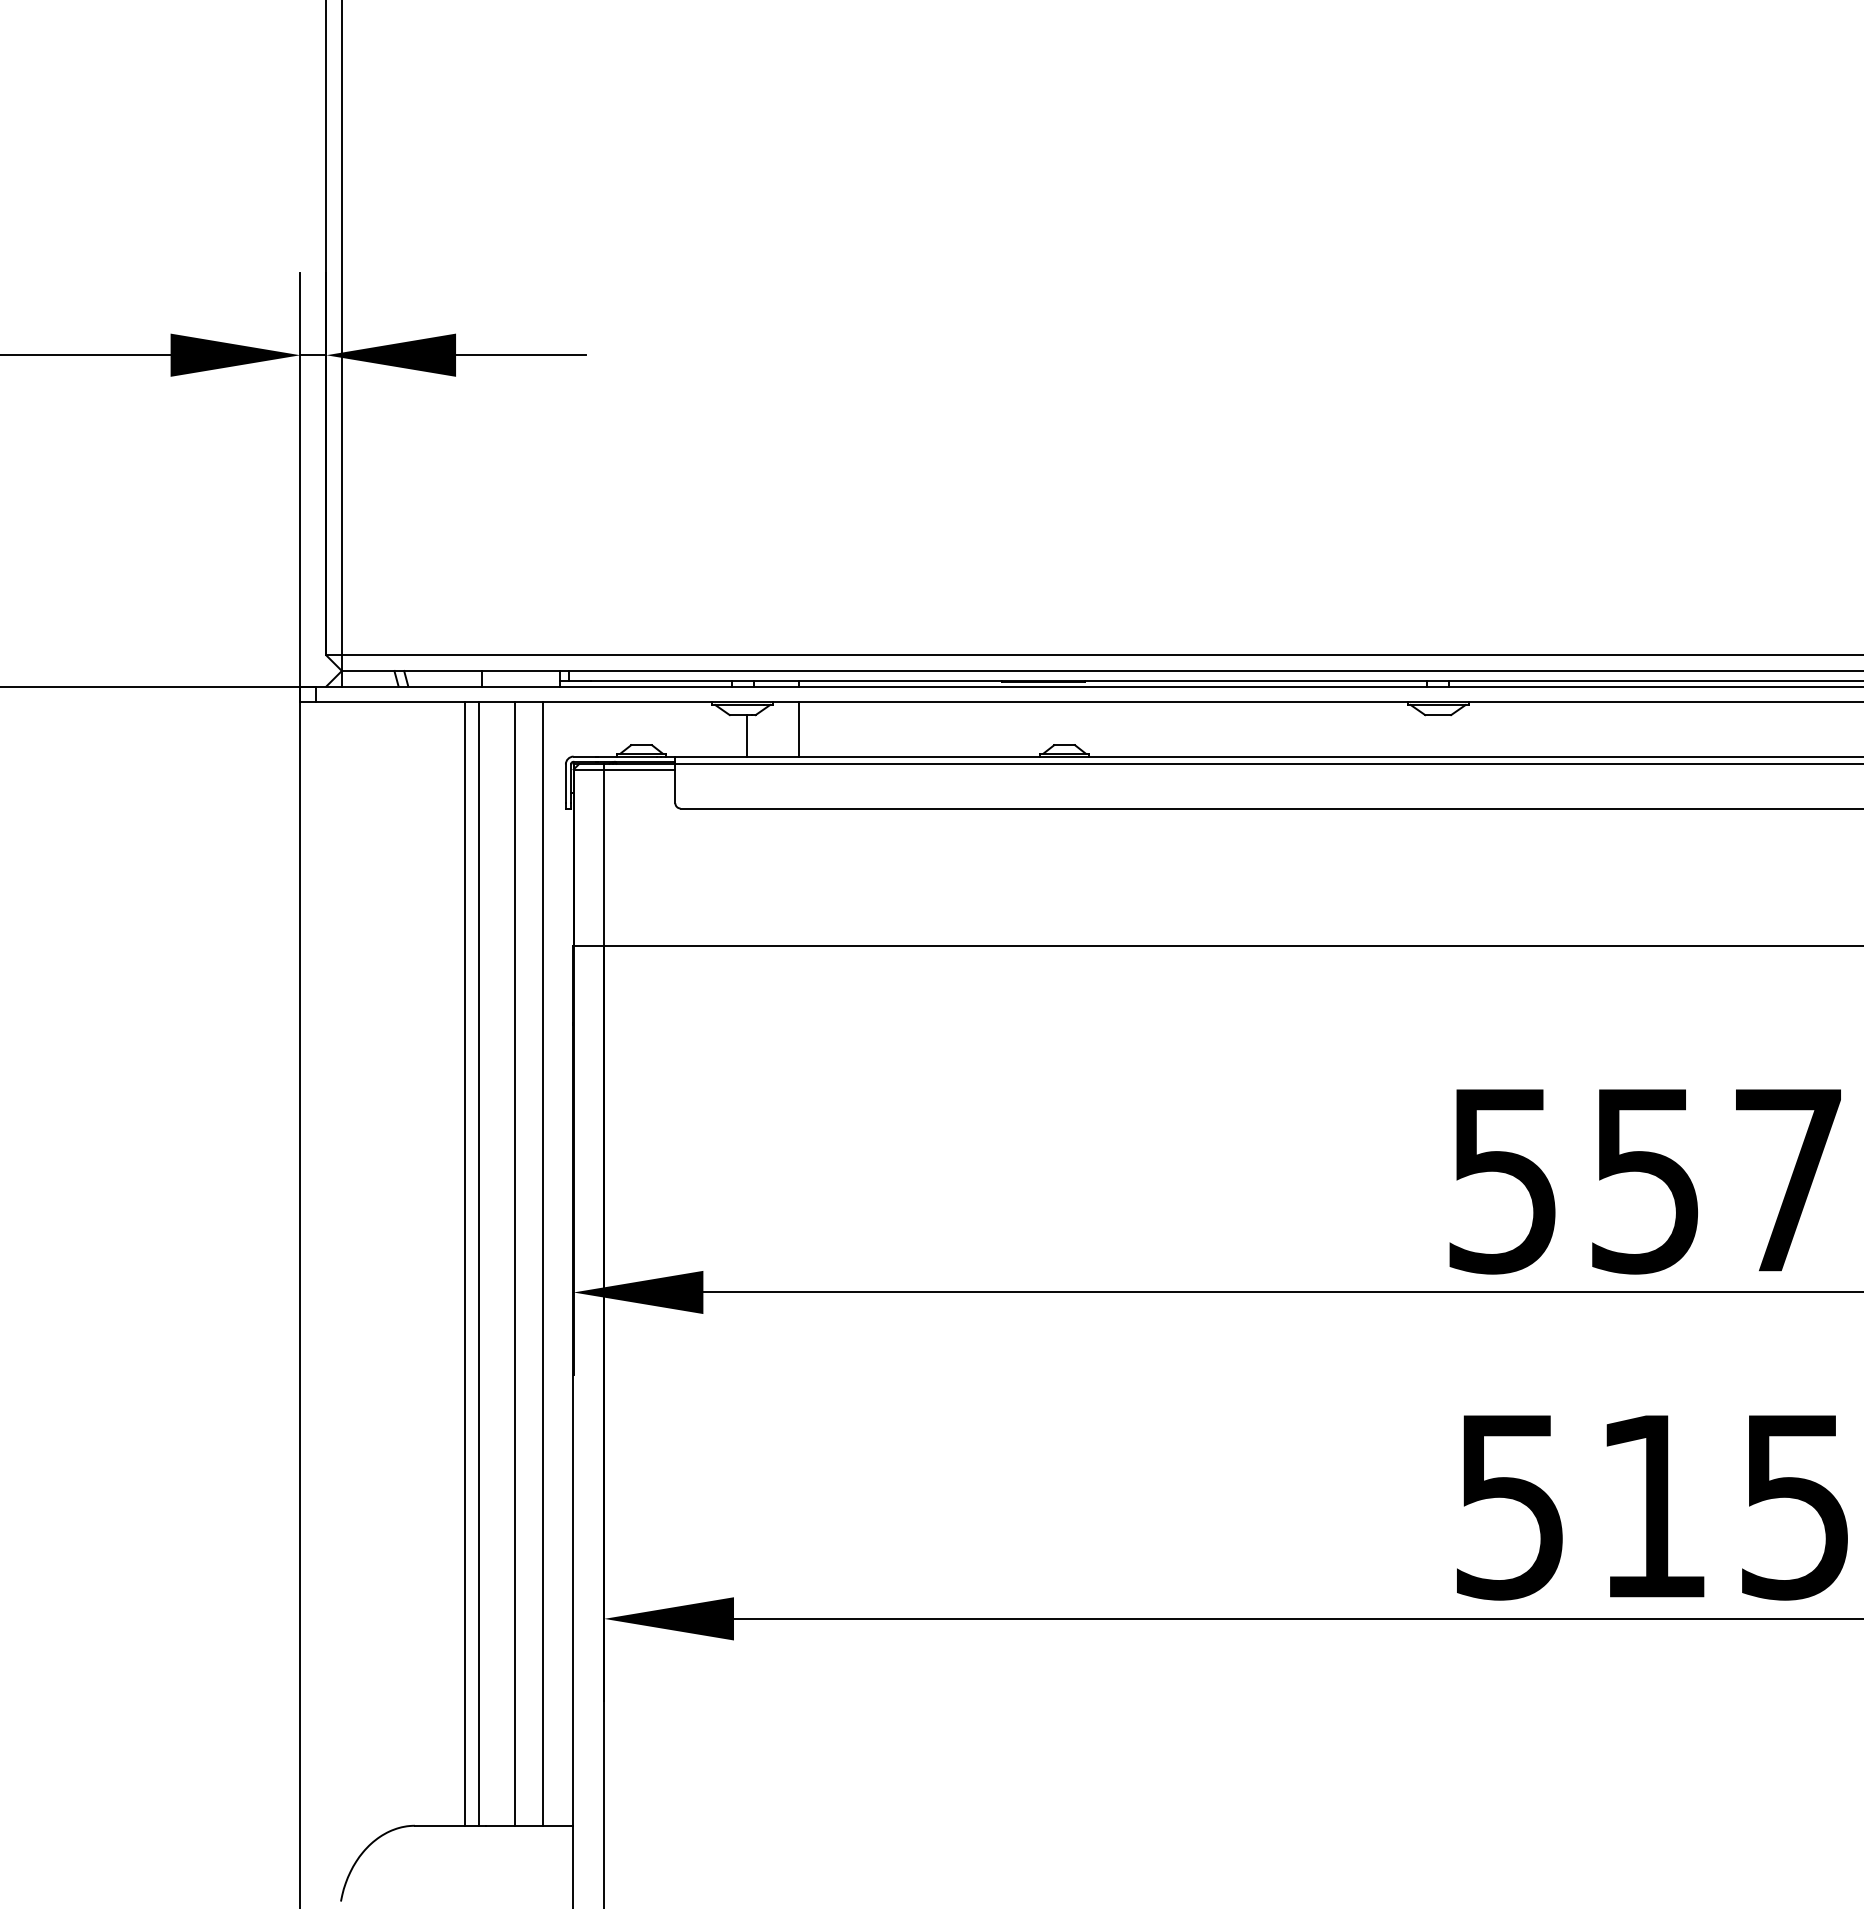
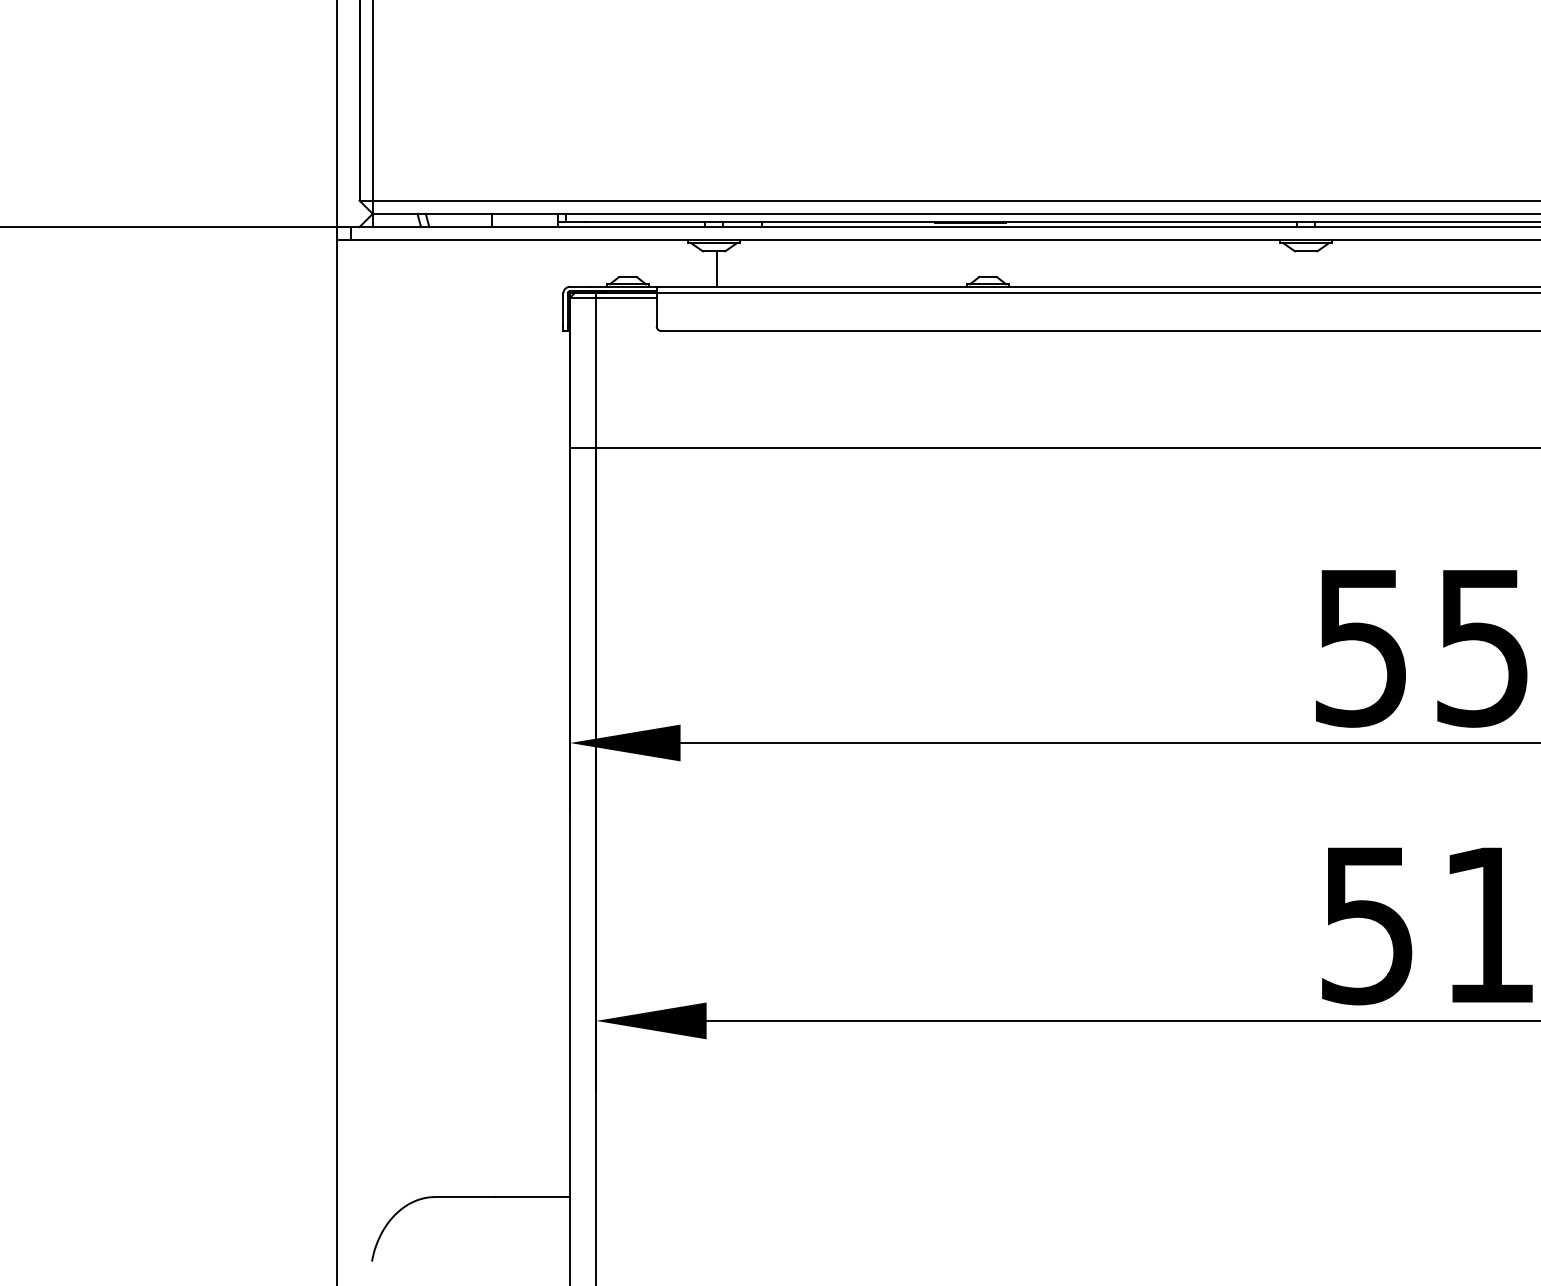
line: (798, 729) -> (761, 263), removed
line: (465, 1263) -> (478, 718), removed
line: (479, 1263) -> (489, 718), removed
line: (515, 1263) -> (520, 718), removed
line: (543, 1263) -> (544, 718), removed

